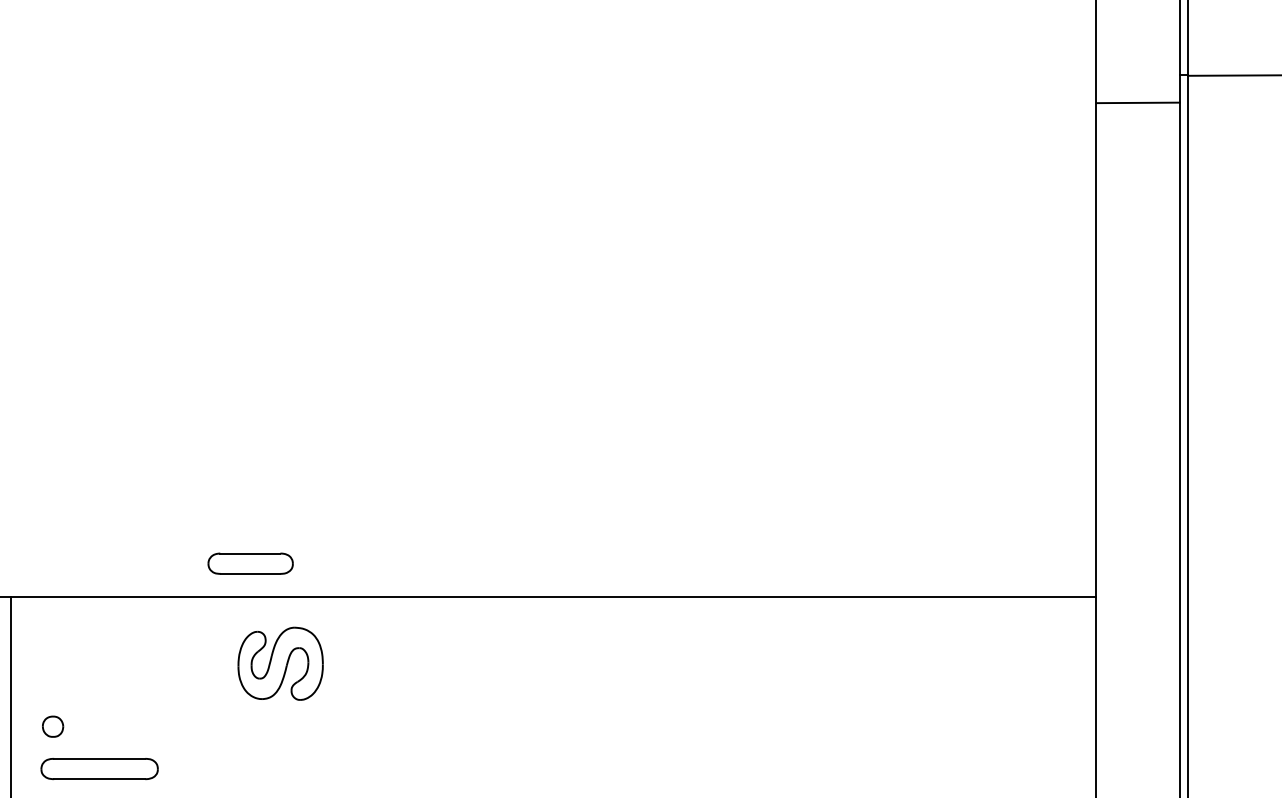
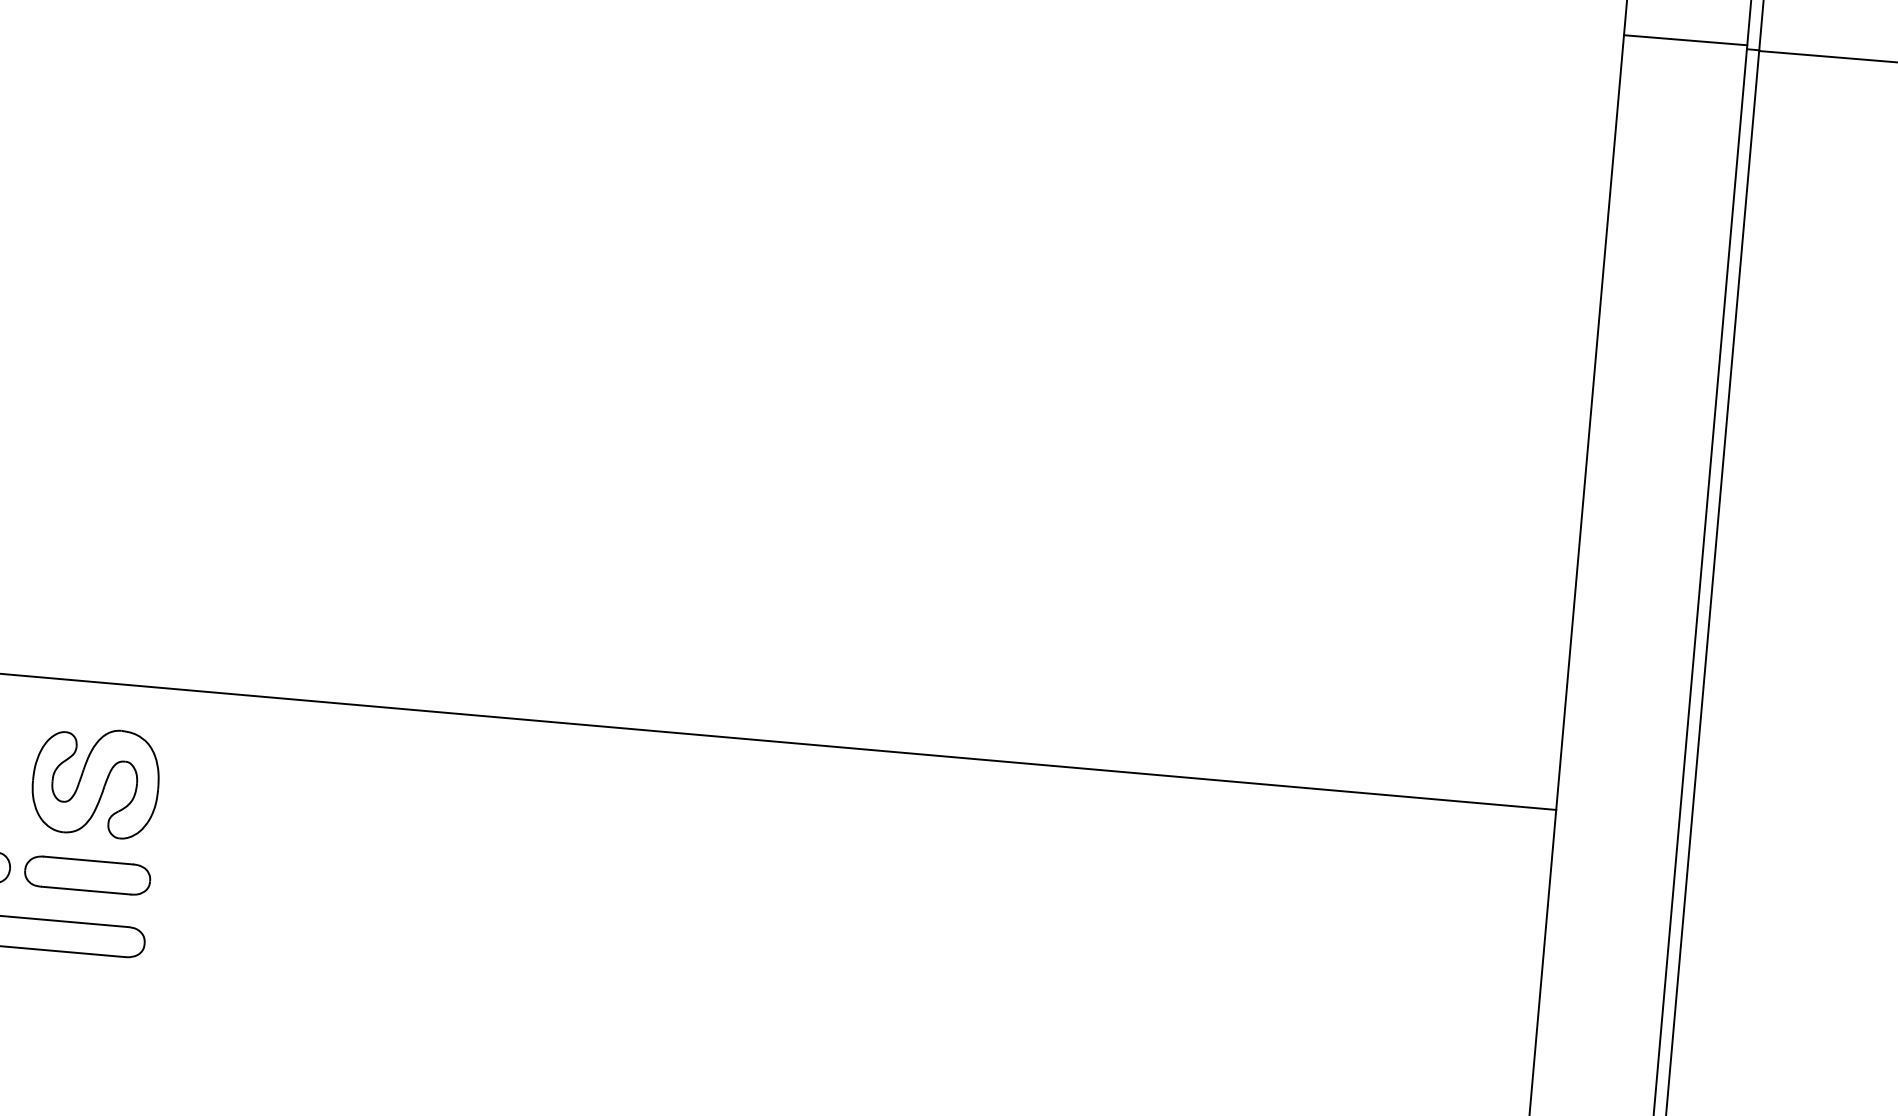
line: (1137, 102) -> (1684, 39), moved
part: (250, 563) -> (87, 875), moved
part: (280, 663) -> (95, 782), moved

